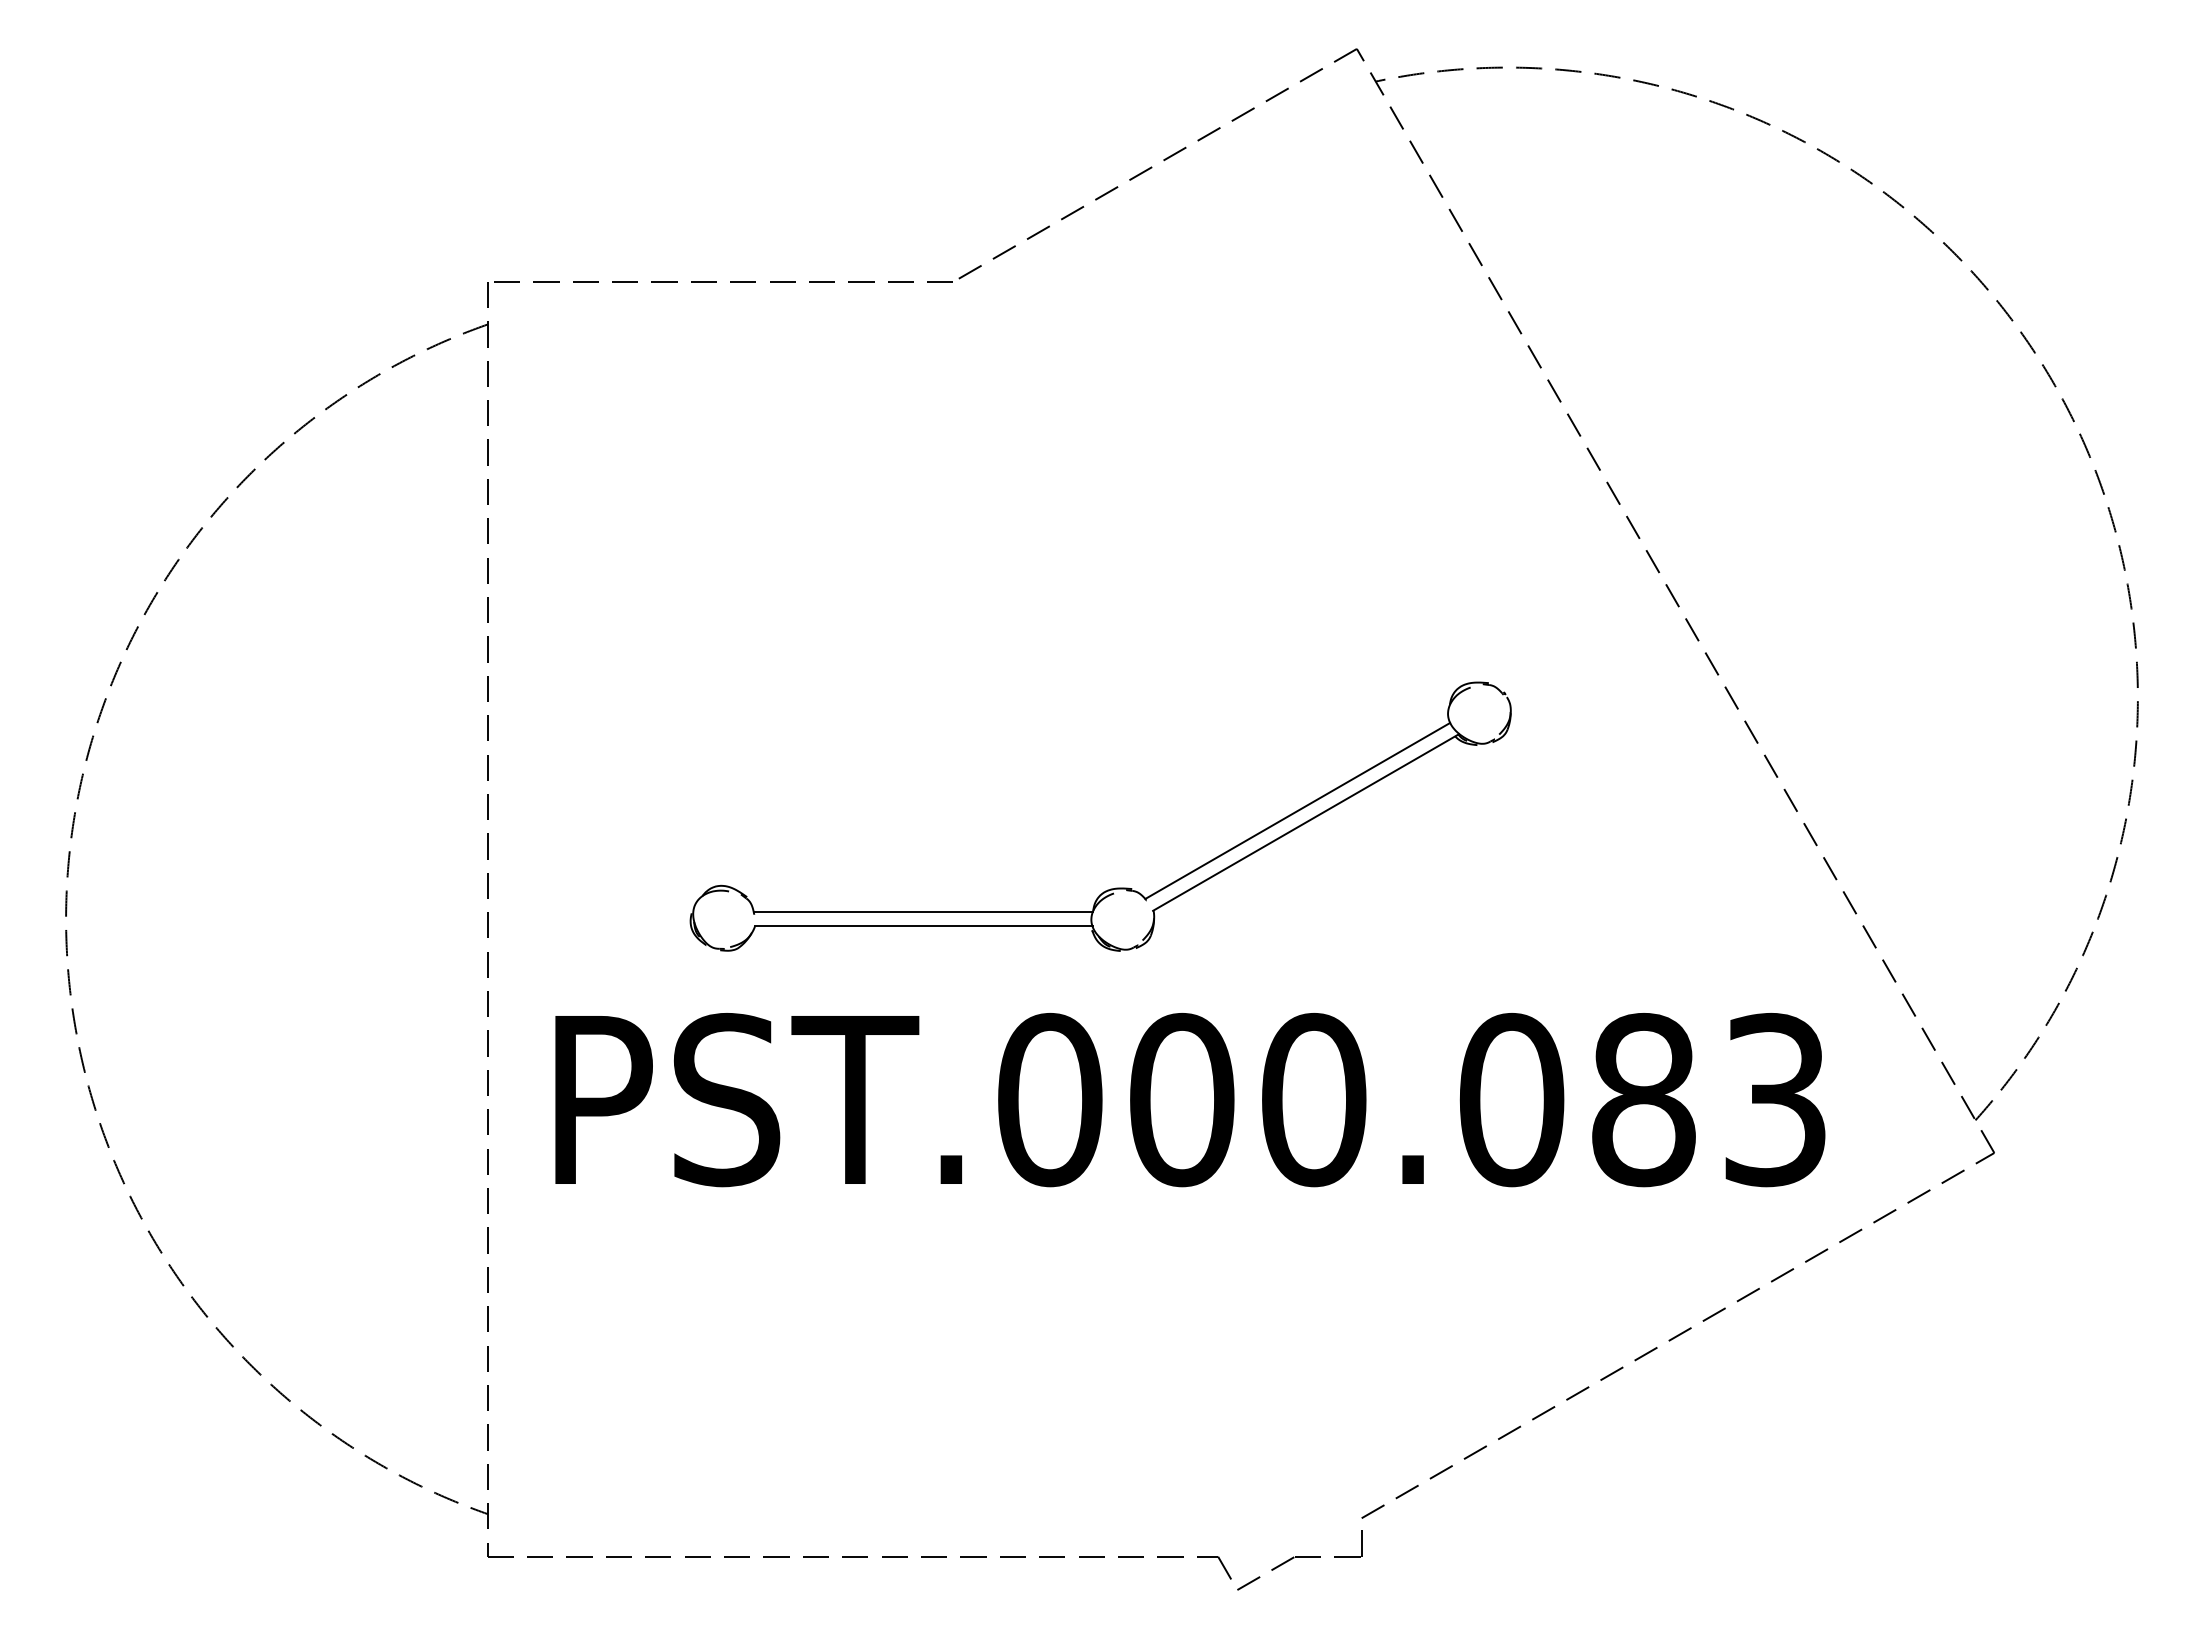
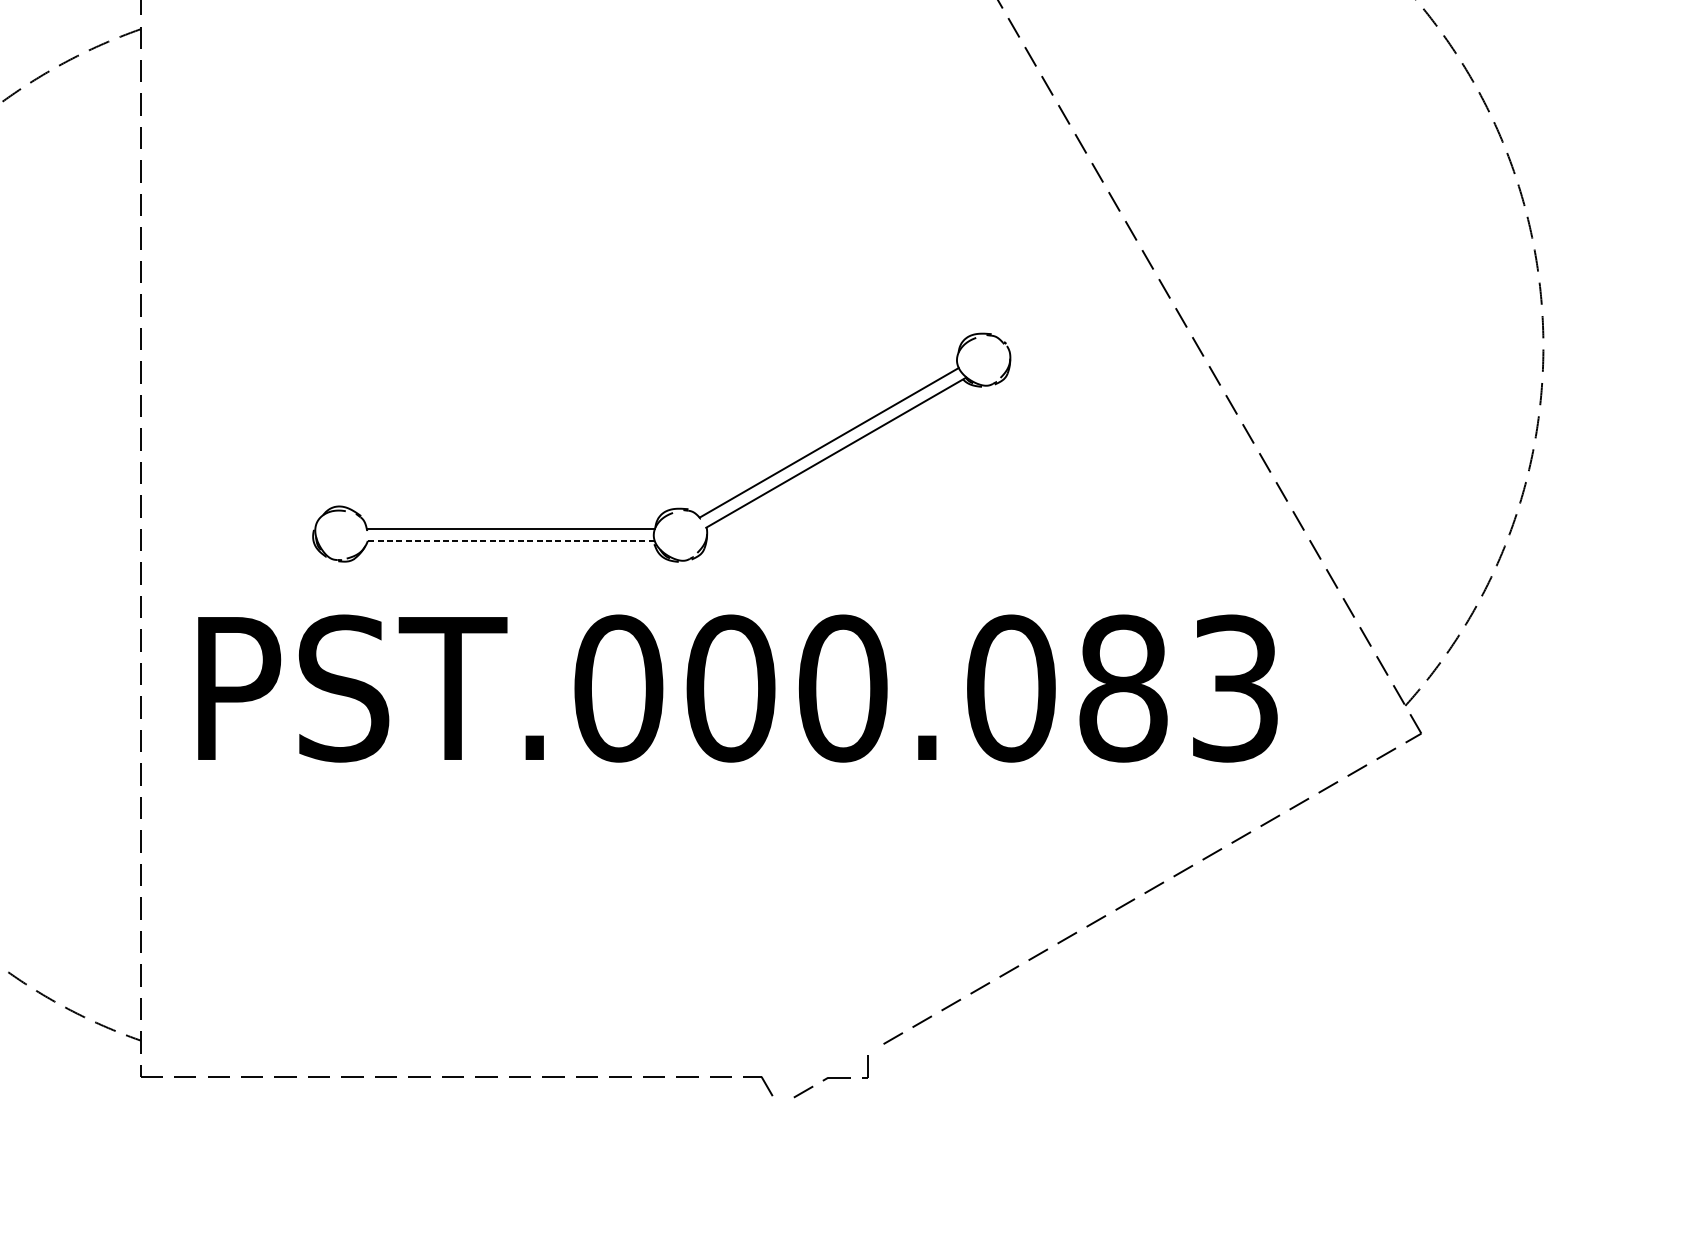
line: (923, 926) -> (511, 541), solid -> dashed
part: (1299, 1560) -> (830, 1080), size x0.7

